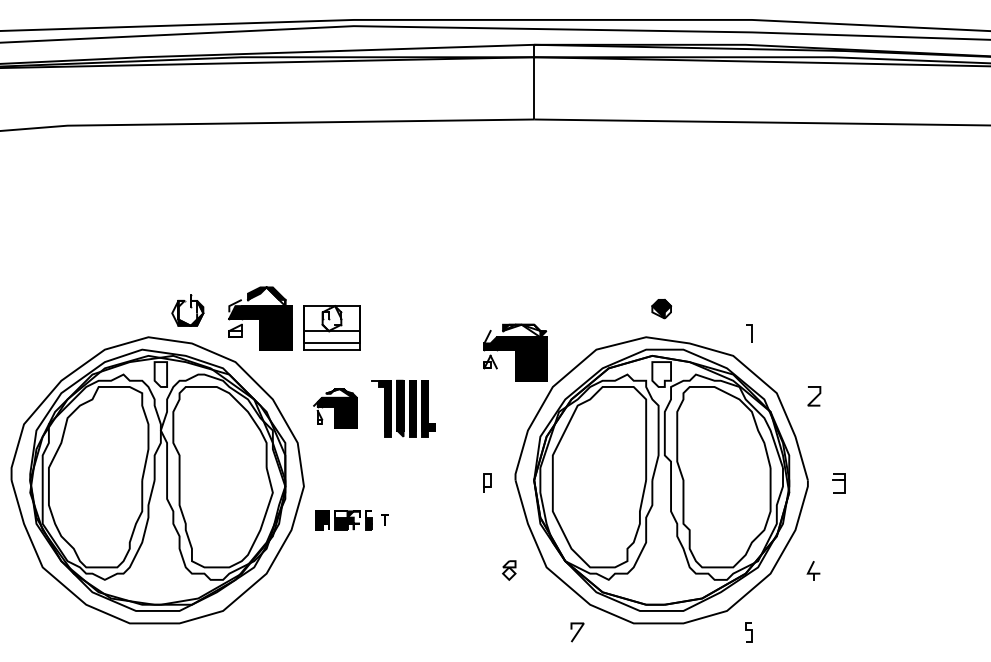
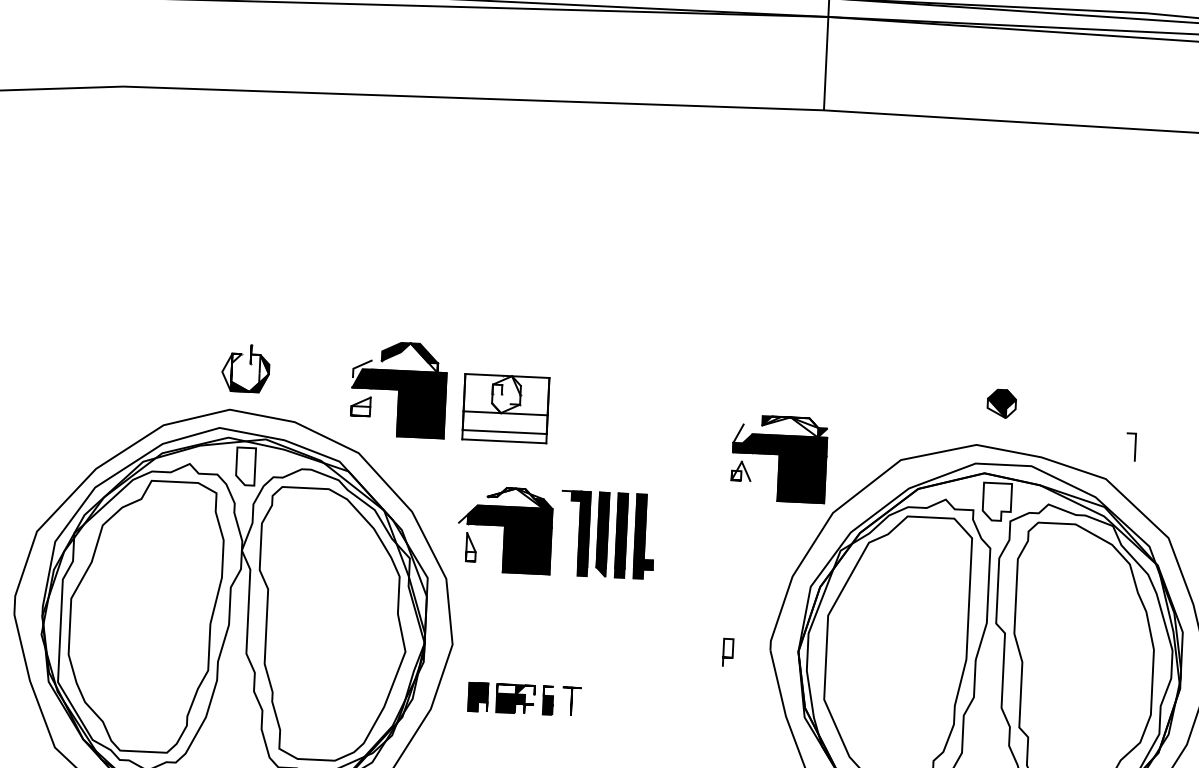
part: (187, 310) -> (245, 368), moved
part: (335, 408) -> (505, 529), size x1.43
part: (384, 519) -> (571, 699), size x1.67

